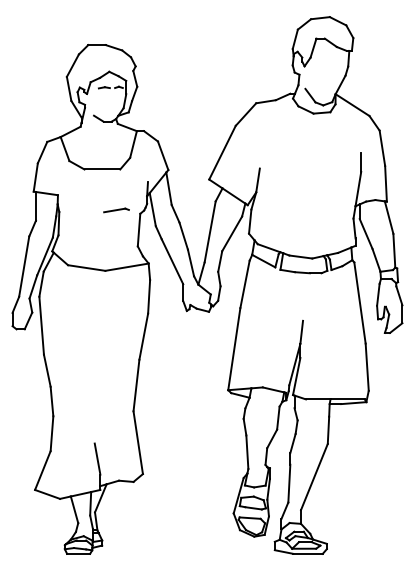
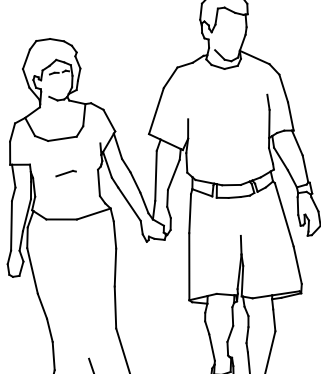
part: (116, 210) -> (66, 173), moved

